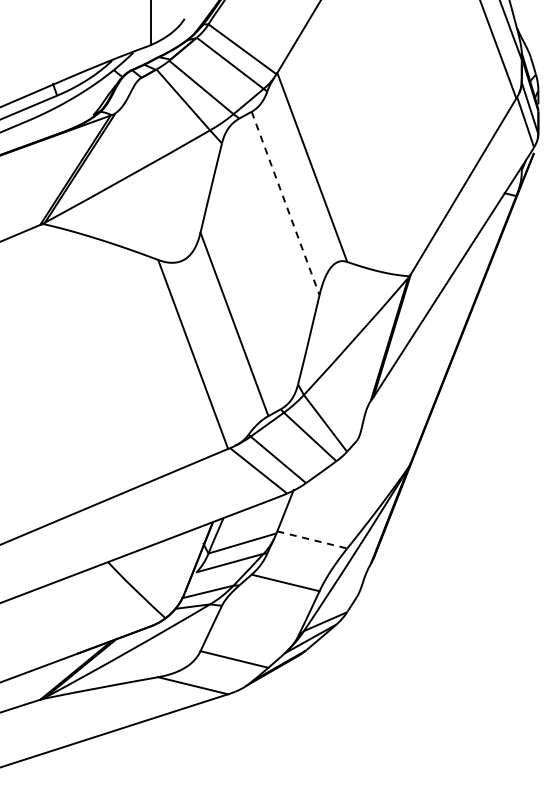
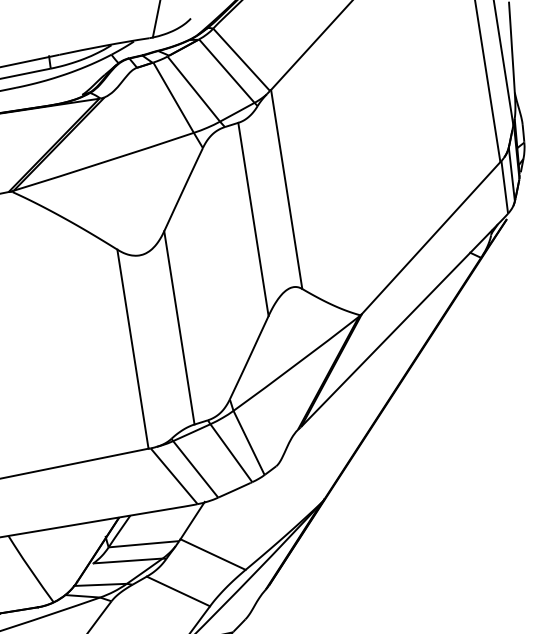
line: (285, 203) -> (253, 219), dashed -> solid
line: (312, 539) -> (213, 554), dashed -> solid

